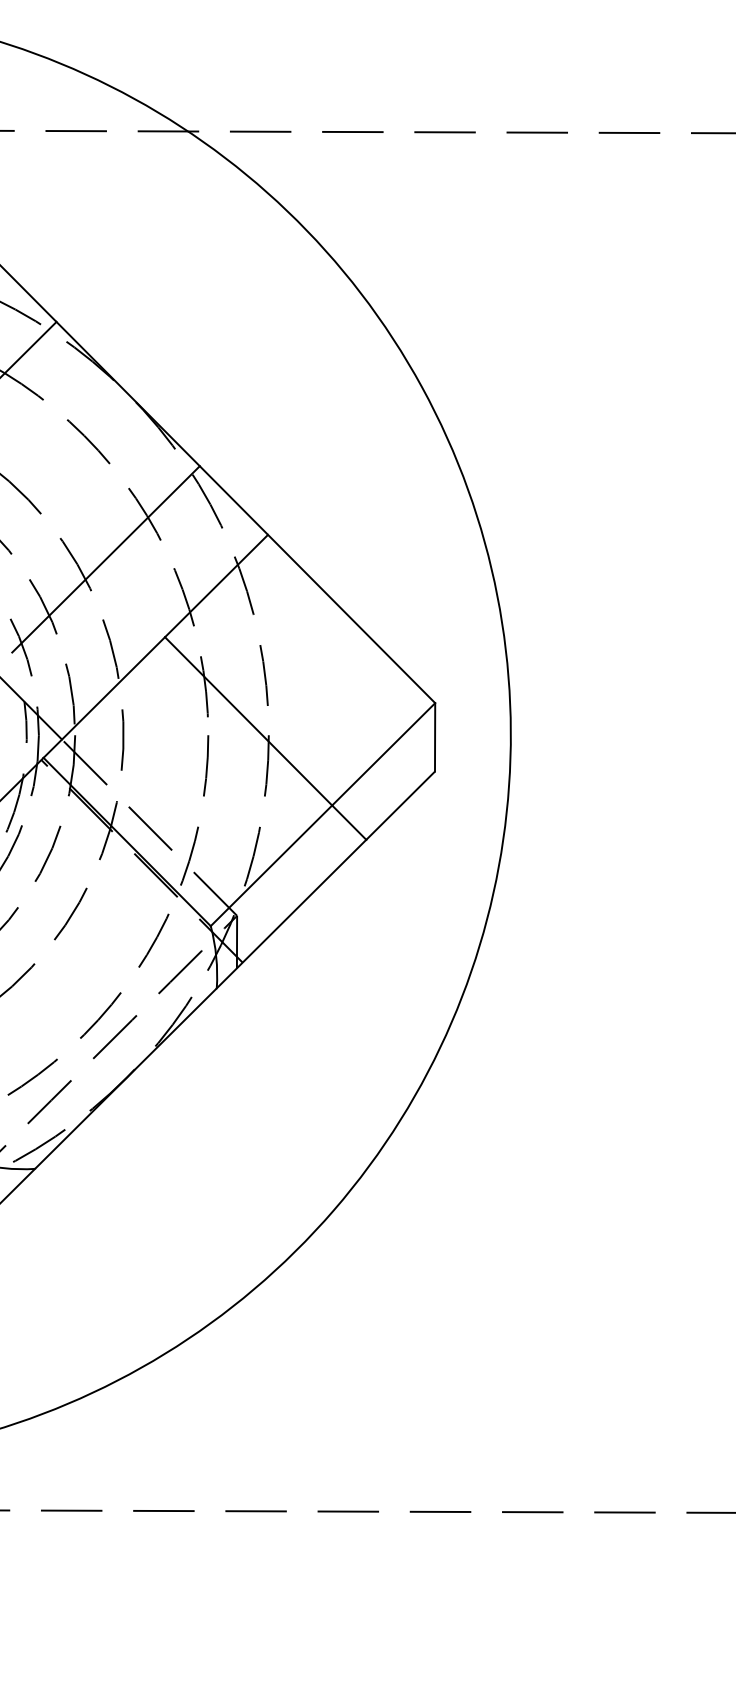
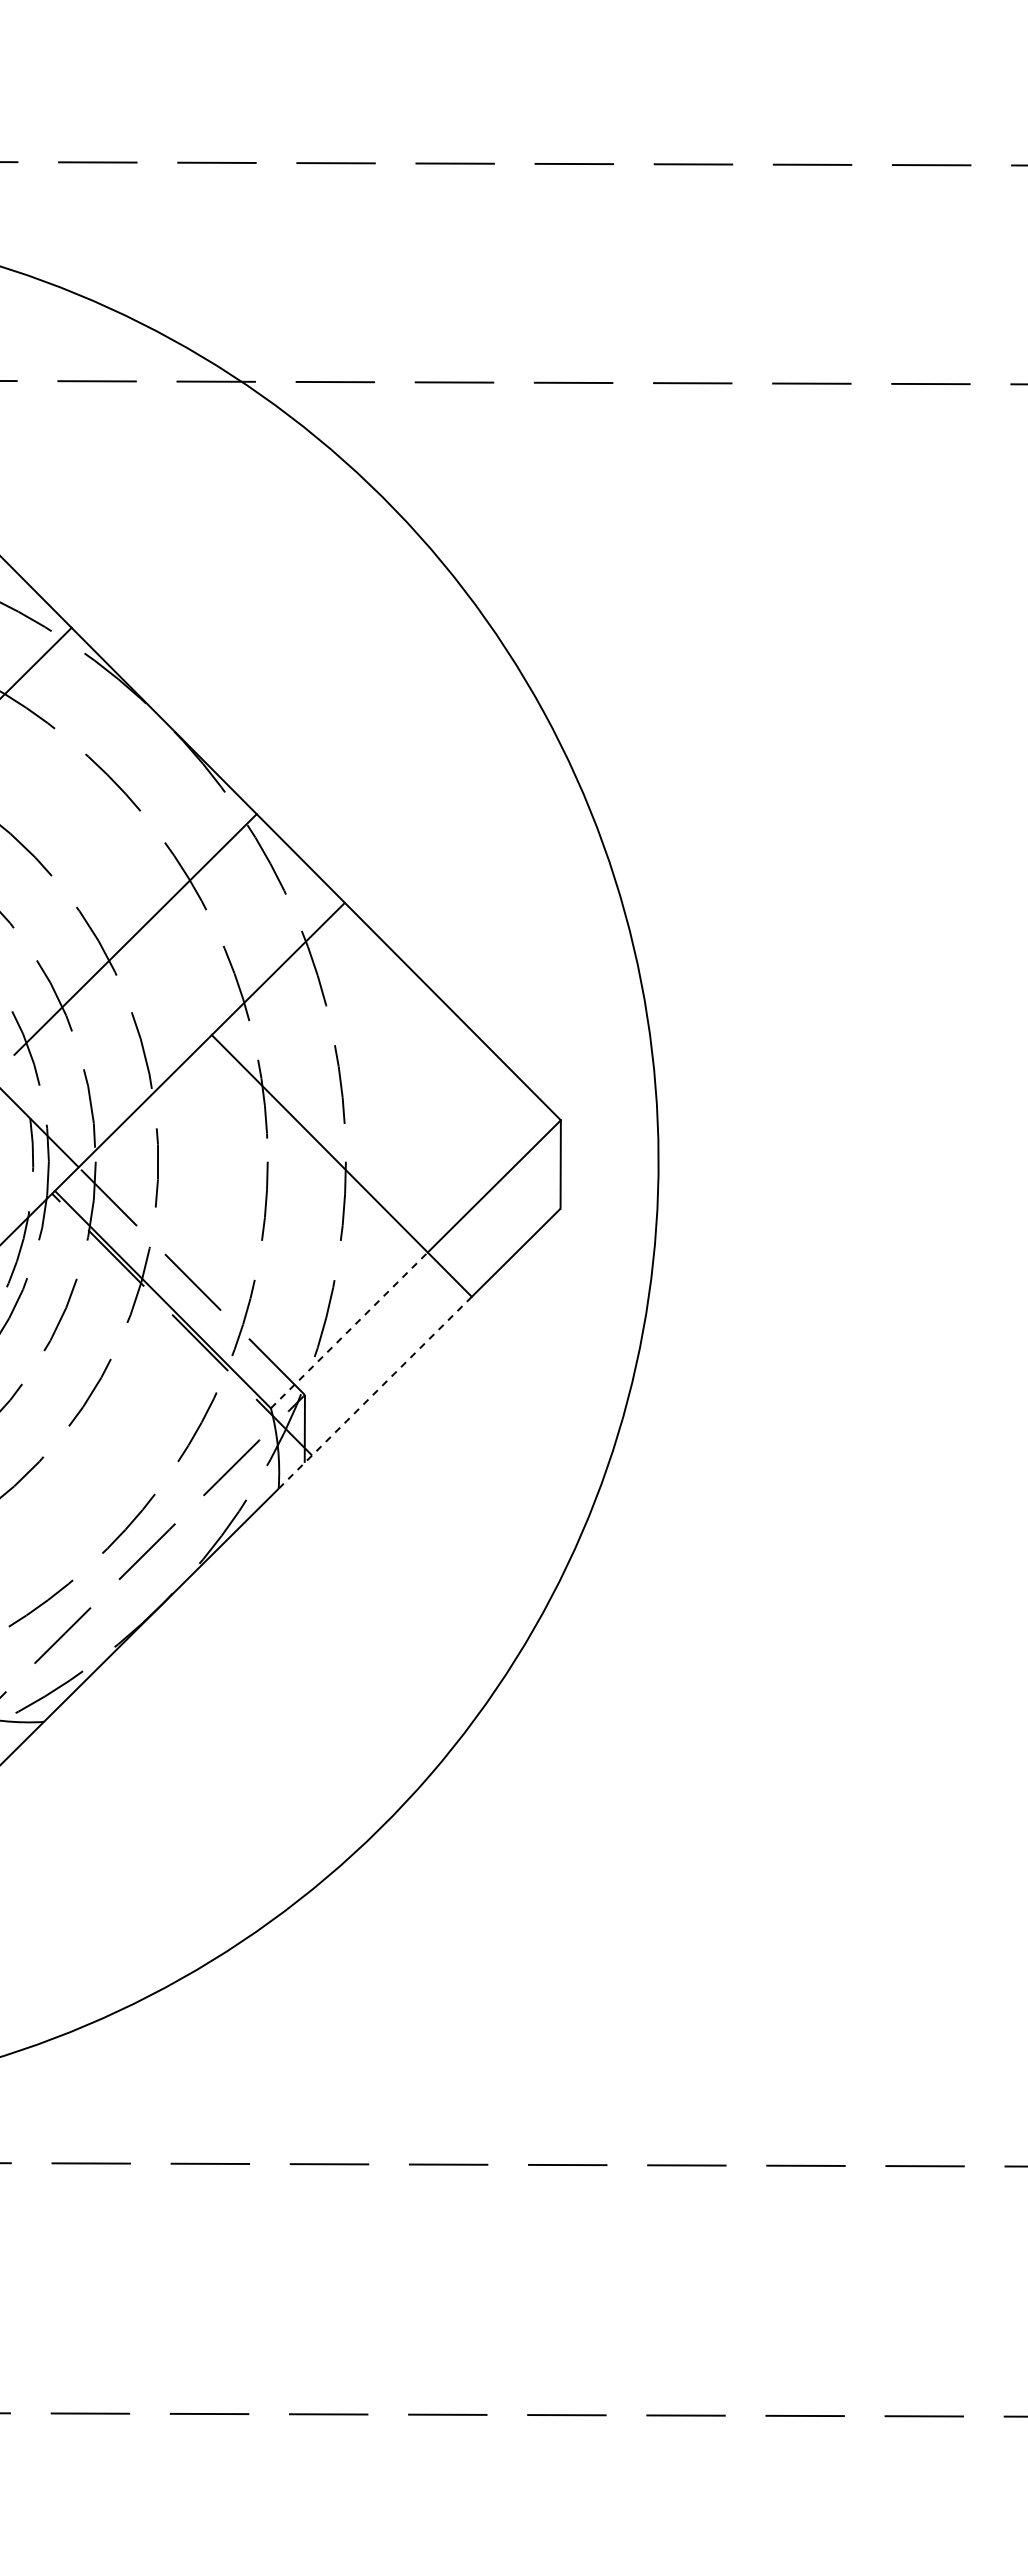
line: (271, 865) -> (349, 1330), solid -> dashed
line: (290, 914) -> (374, 1393), solid -> dashed

